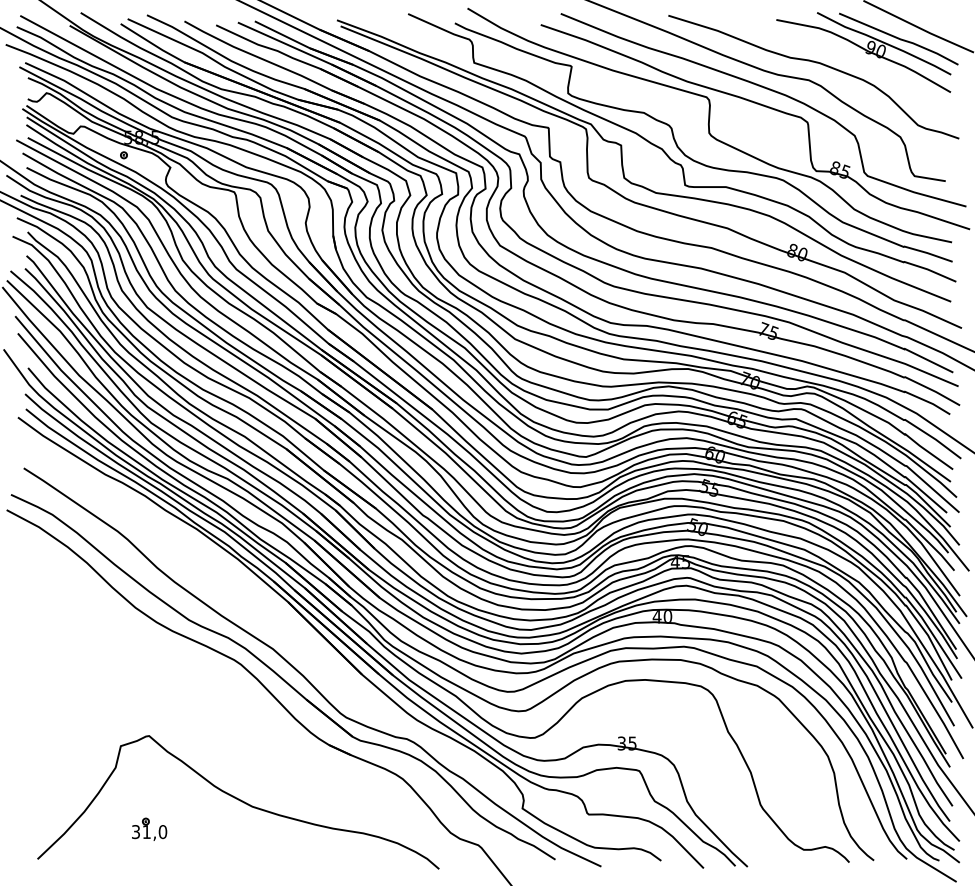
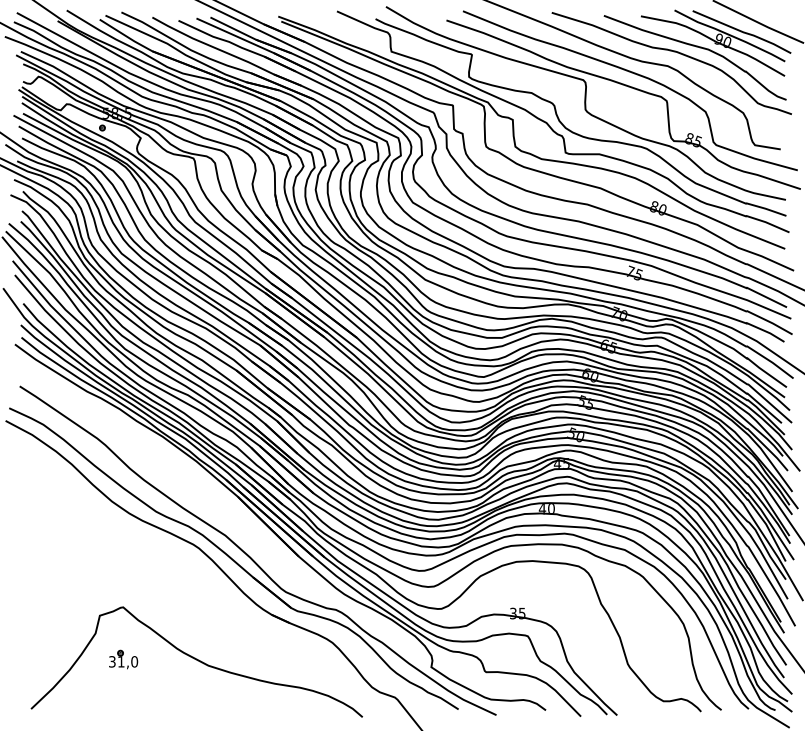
curve: (843, 57) -> (696, 47), added
part: (149, 828) -> (123, 658), moved

